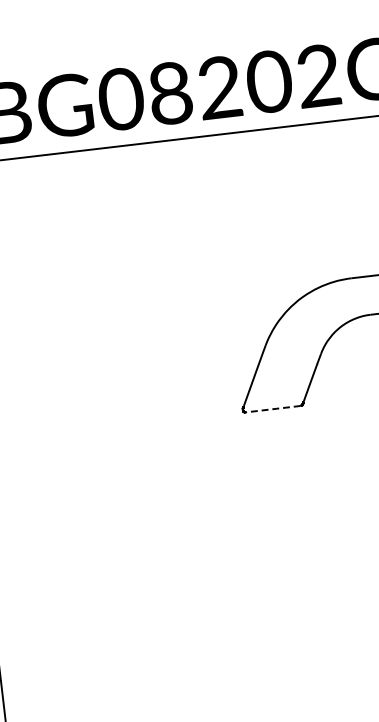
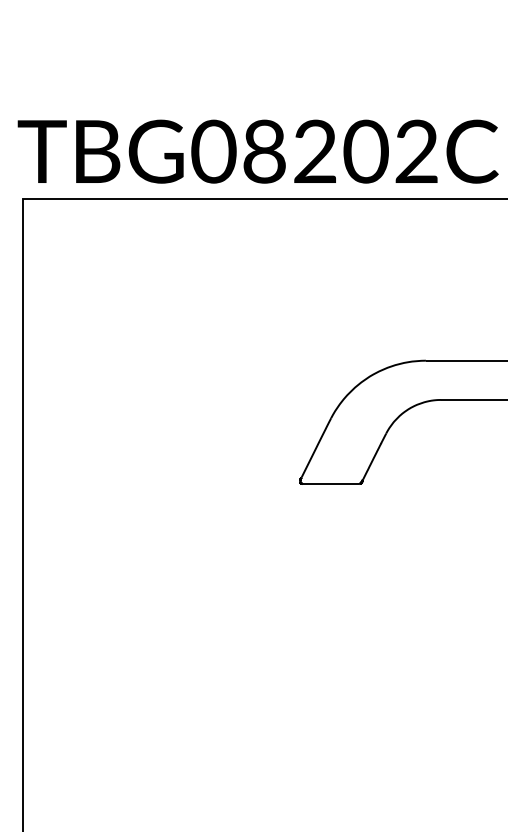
line: (272, 409) -> (330, 484), dashed -> solid

